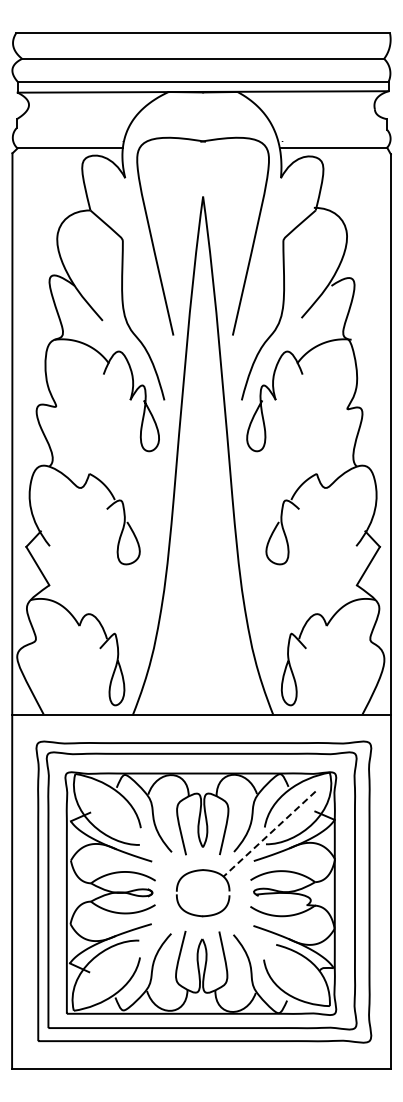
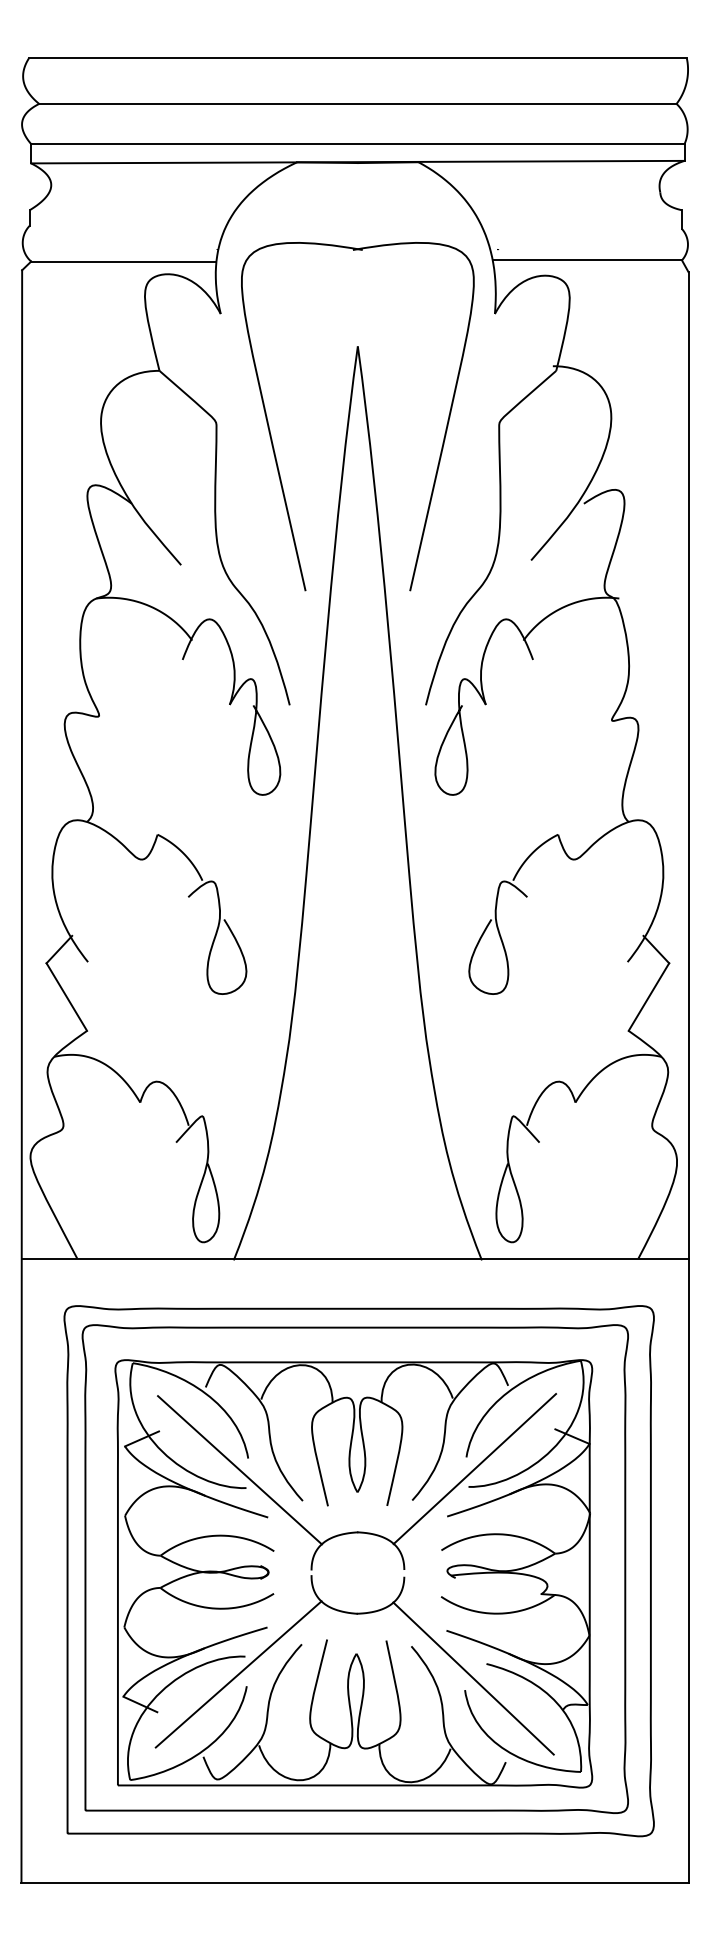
line: (135, 834) -> (238, 1469), added
line: (269, 834) -> (474, 1469), dashed -> solid
line: (135, 950) -> (238, 1673), added
line: (268, 952) -> (472, 1677), added

